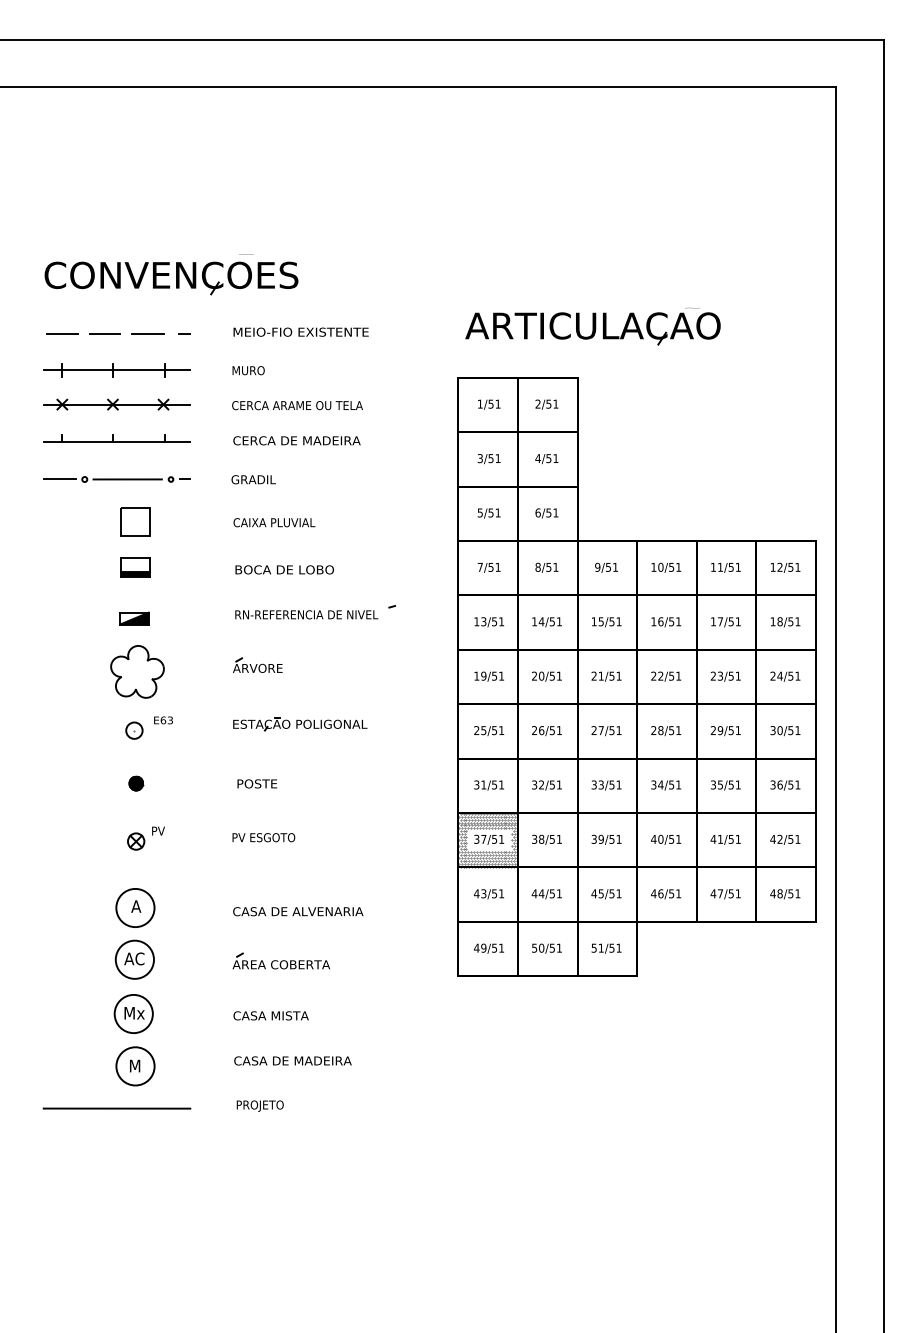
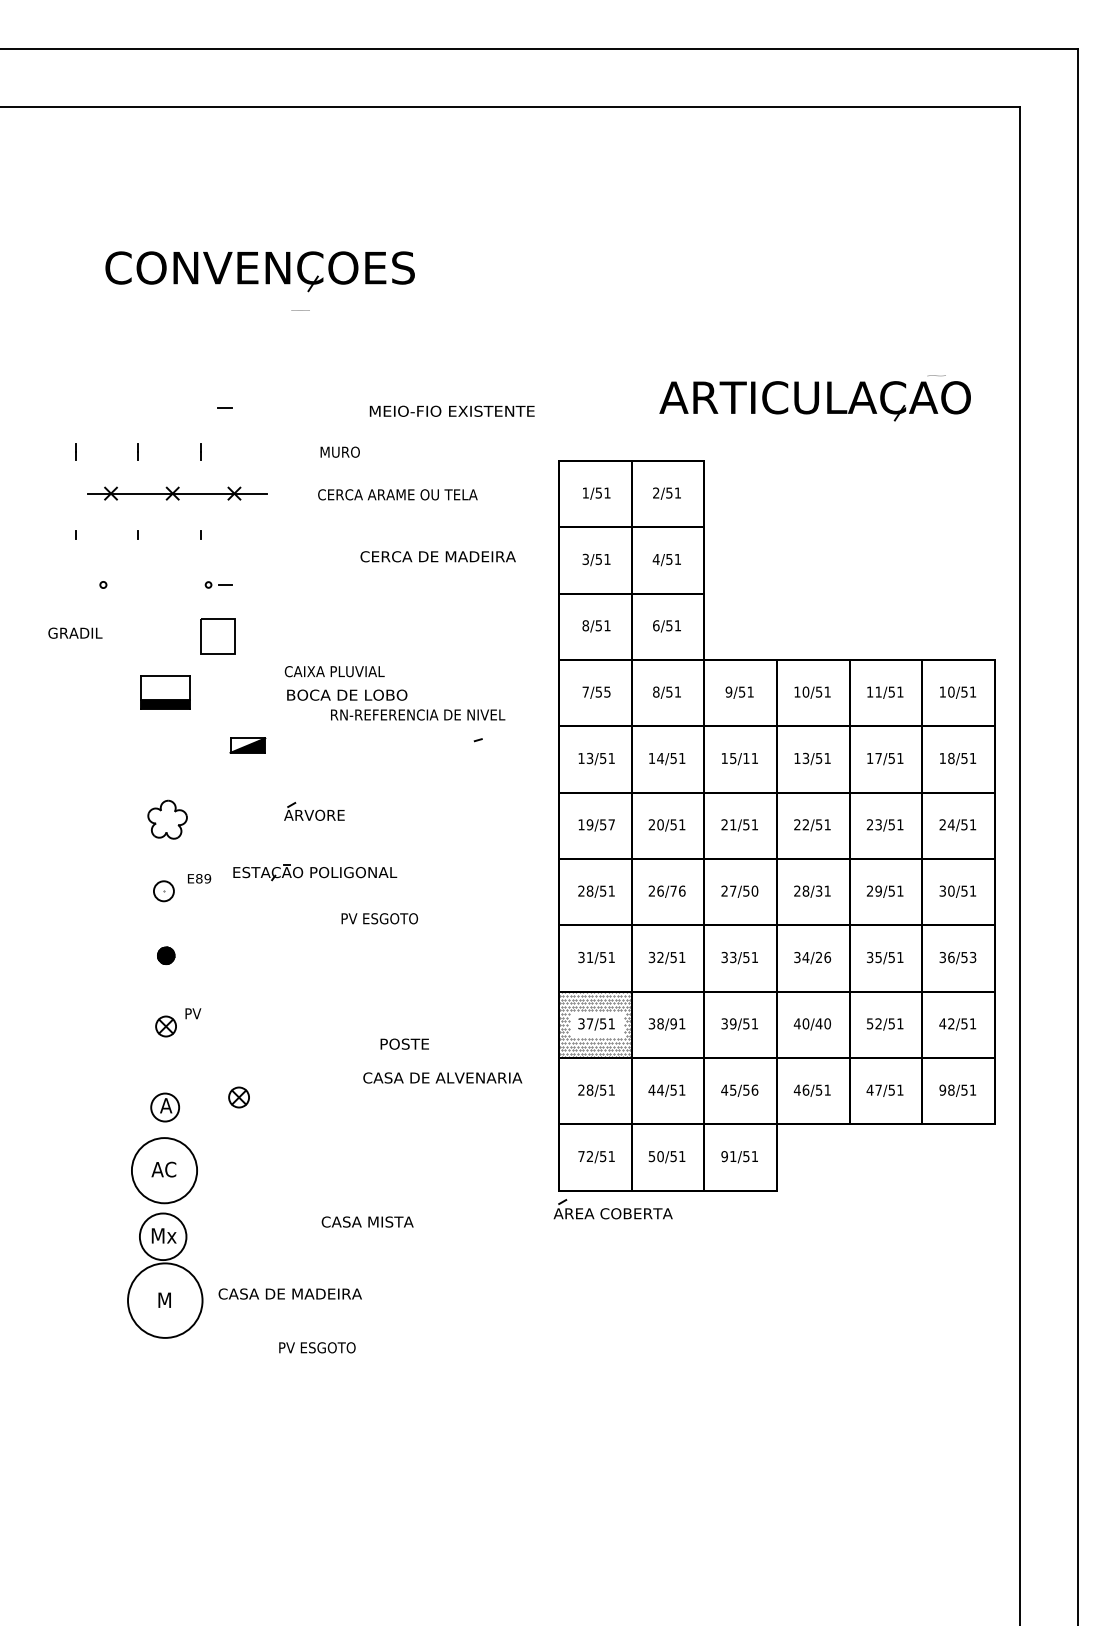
part: (170, 278) -> (259, 271), moved
part: (592, 326) -> (814, 398), moved
text: (300, 331) -> (451, 410), moved
line: (61, 333) -> (75, 407), removed
line: (104, 333) -> (127, 407), removed
line: (147, 333) -> (179, 407), removed
line: (116, 370) -> (142, 451), removed
text: (248, 370) -> (339, 451), moved
part: (116, 404) -> (177, 493), moved
text: (297, 405) -> (397, 494), moved
text: (296, 440) -> (437, 556), moved
line: (116, 442) -> (142, 539), removed
line: (59, 479) -> (72, 584), removed
line: (127, 479) -> (155, 584), removed
text: (253, 479) -> (75, 632), moved
text: (480, 512) -> (585, 625), 5/51 -> 8/51
part: (134, 521) -> (217, 636), moved
text: (274, 522) -> (334, 671), moved
text: (498, 566) -> (607, 691), 7/51 -> 7/55
text: (780, 566) -> (951, 691), 12/51 -> 10/51
part: (135, 567) -> (165, 692), size x1.4
text: (307, 614) -> (418, 714), moved
part: (134, 618) -> (247, 745), moved
text: (660, 620) -> (805, 757), 16/51 -> 13/51
text: (612, 621) -> (746, 758), 15/51 -> 15/11
part: (137, 671) -> (167, 819), size x0.6
text: (501, 675) -> (611, 824), 19/51 -> 19/57
text: (166, 720) -> (203, 878), E63 -> E89
part: (300, 724) -> (315, 872), moved
text: (483, 730) -> (589, 890), 25/51 -> 28/51
text: (555, 730) -> (677, 890), 26/51 -> 26/76
text: (618, 730) -> (754, 890), 27/51 -> 27/50
text: (671, 730) -> (819, 890), 28/51 -> 28/31
text: (257, 783) -> (404, 1043), moved
text: (675, 784) -> (823, 957), 34/51 -> 34/26
text: (797, 784) -> (972, 957), 36/51 -> 36/53
text: (263, 837) -> (379, 918), moved
text: (552, 839) -> (673, 1023), 38/51 -> 38/91
text: (674, 839) -> (822, 1023), 40/51 -> 40/40
text: (716, 839) -> (873, 1023), 41/51 -> 52/51
text: (480, 893) -> (585, 1089), 43/51 -> 28/51
text: (618, 893) -> (754, 1089), 45/51 -> 45/56
text: (772, 893) -> (942, 1089), 48/51 -> 98/51
part: (195, 899) -> (238, 1097), added
circle: (134, 907) -> (164, 1107), size x0.6
text: (298, 911) -> (442, 1077), moved
text: (480, 948) -> (585, 1156), 49/51 -> 72/51
text: (594, 948) -> (724, 1156), 51/51 -> 91/51
circle: (134, 959) -> (164, 1170), size x1.4
part: (280, 961) -> (612, 1209), moved
text: (271, 1015) -> (367, 1221), moved
text: (292, 1060) -> (289, 1293), moved
circle: (134, 1066) -> (164, 1300), size x1.6
text: (260, 1106) -> (317, 1349), PROJETO -> PV ESGOTO
line: (116, 1108) -> (142, 1352), removed

